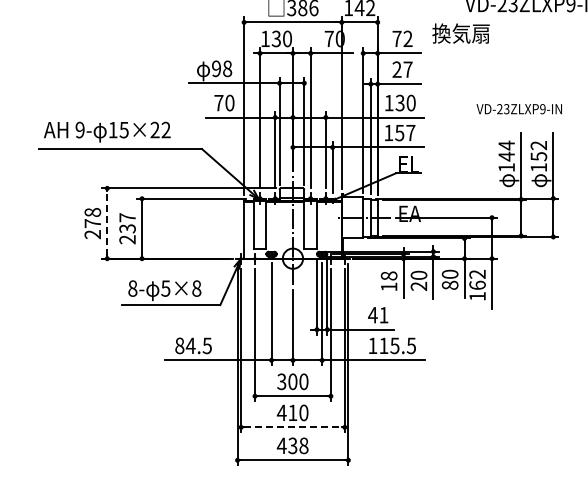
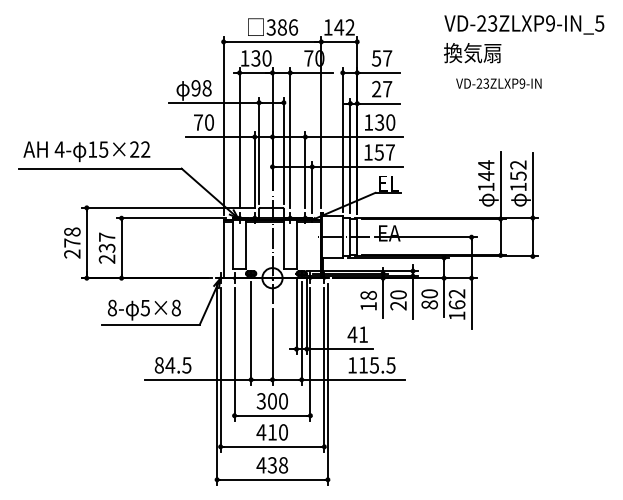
text: (460, 34) -> (472, 53), moved
text: (401, 39) -> (381, 58), 72 -> 57
text: (518, 109) -> (498, 83), moved
text: (79, 130) -> (59, 149), 9- -> 4-
line: (106, 223) -> (86, 242), dashed -> solid
line: (292, 427) -> (272, 446), dashed -> solid

